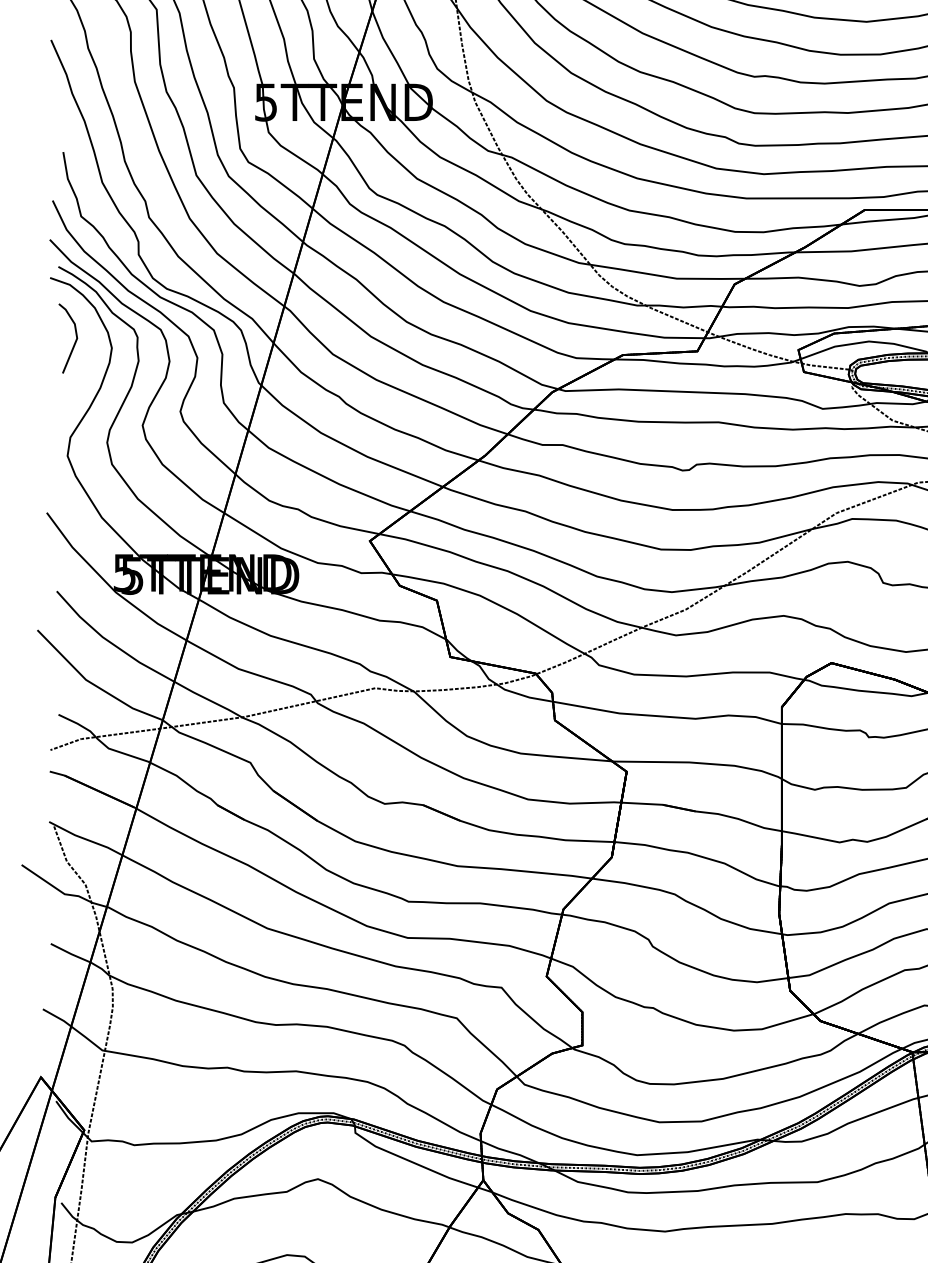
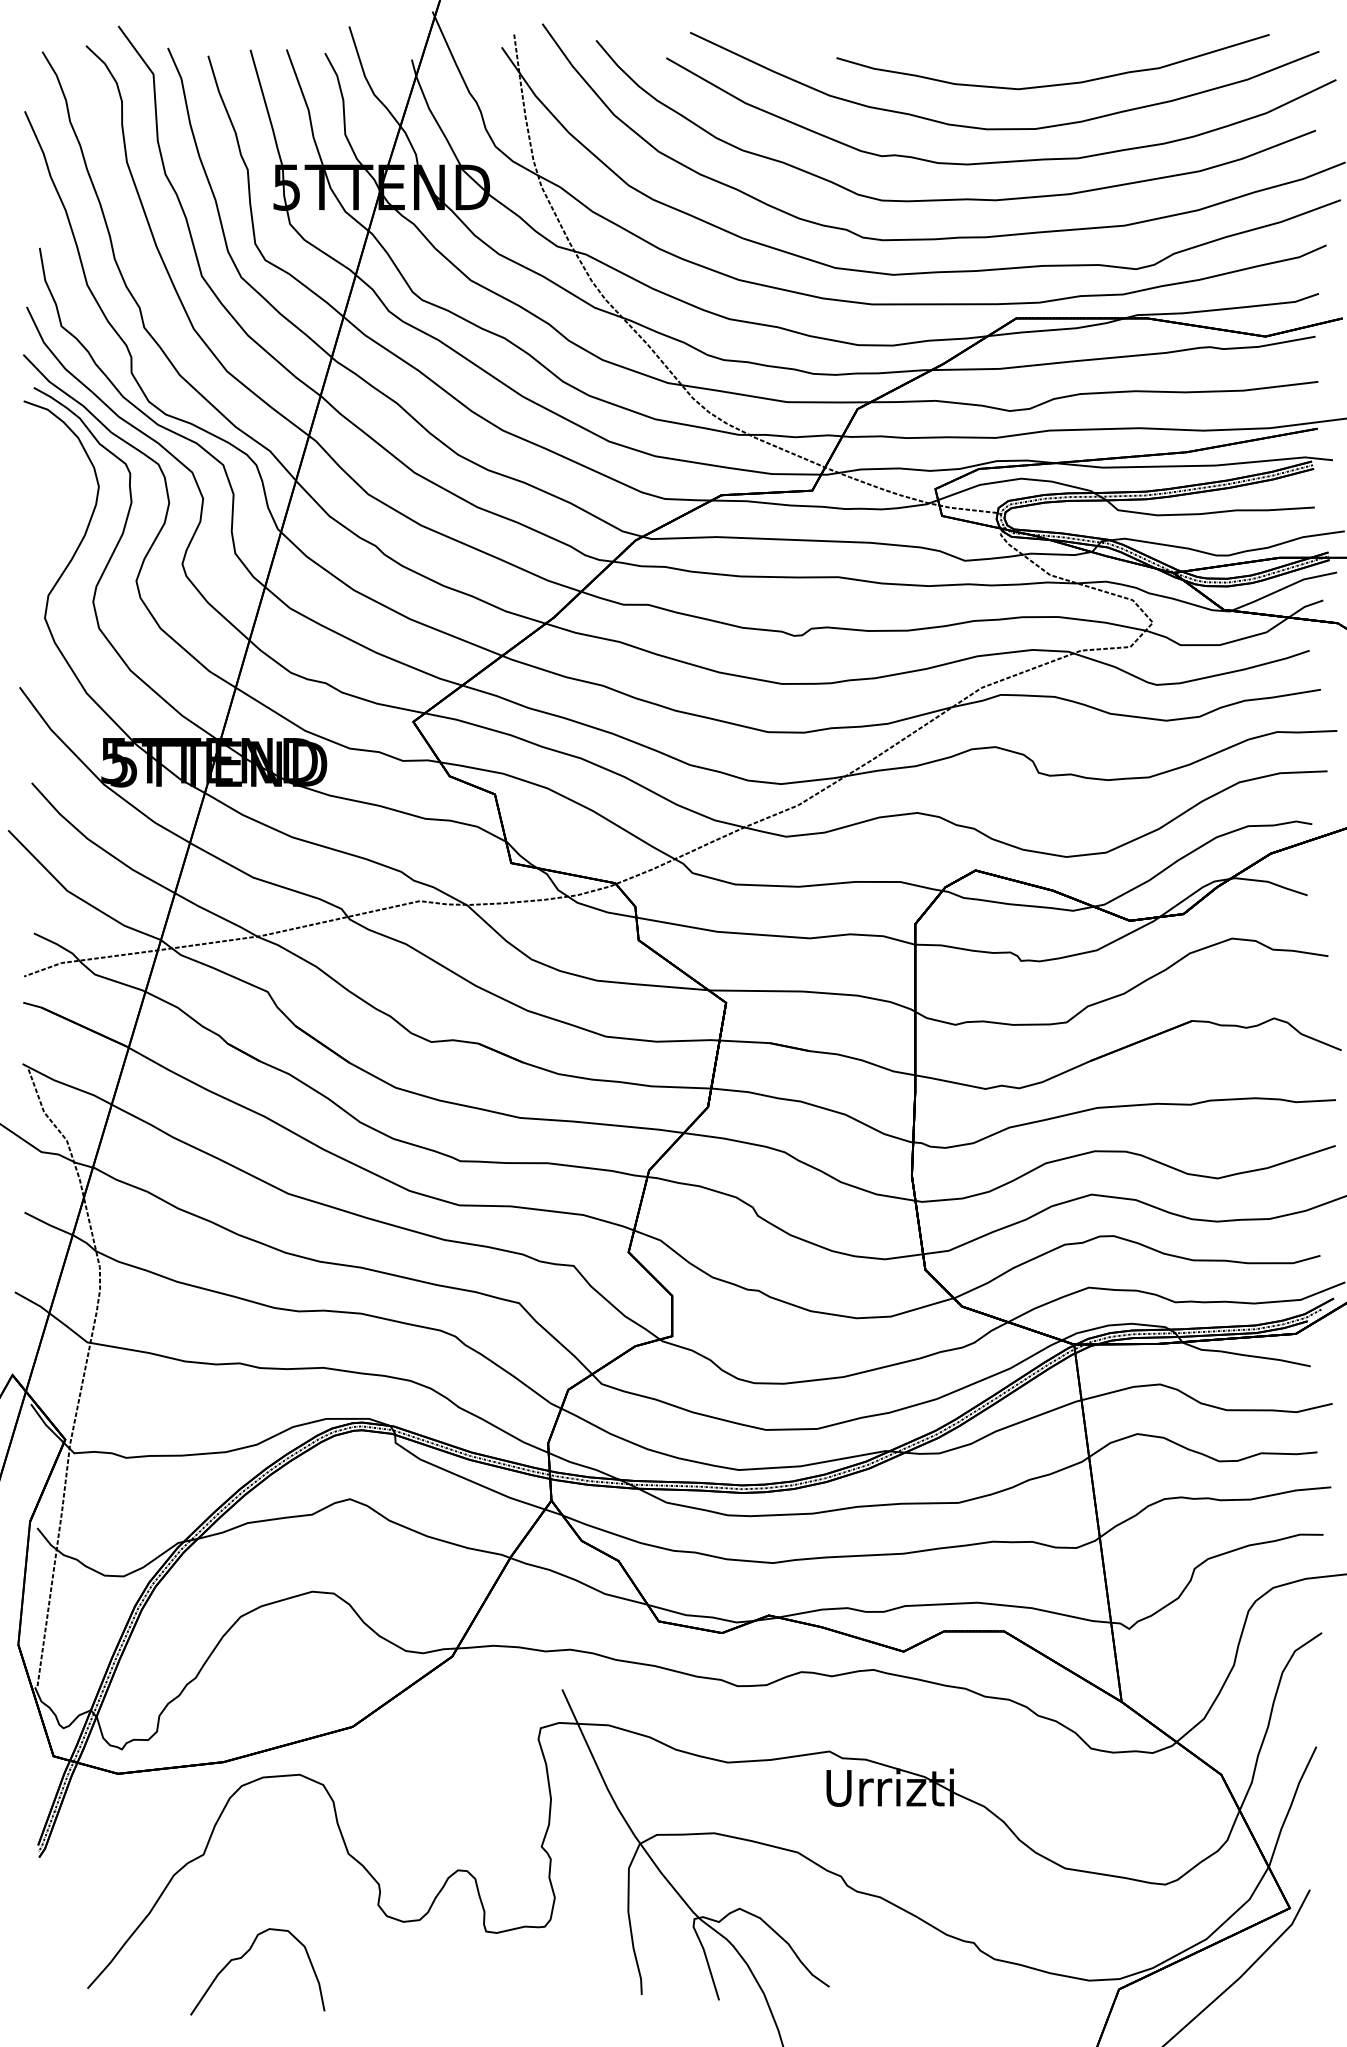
line: (74, 342) -> (53, 479), removed

